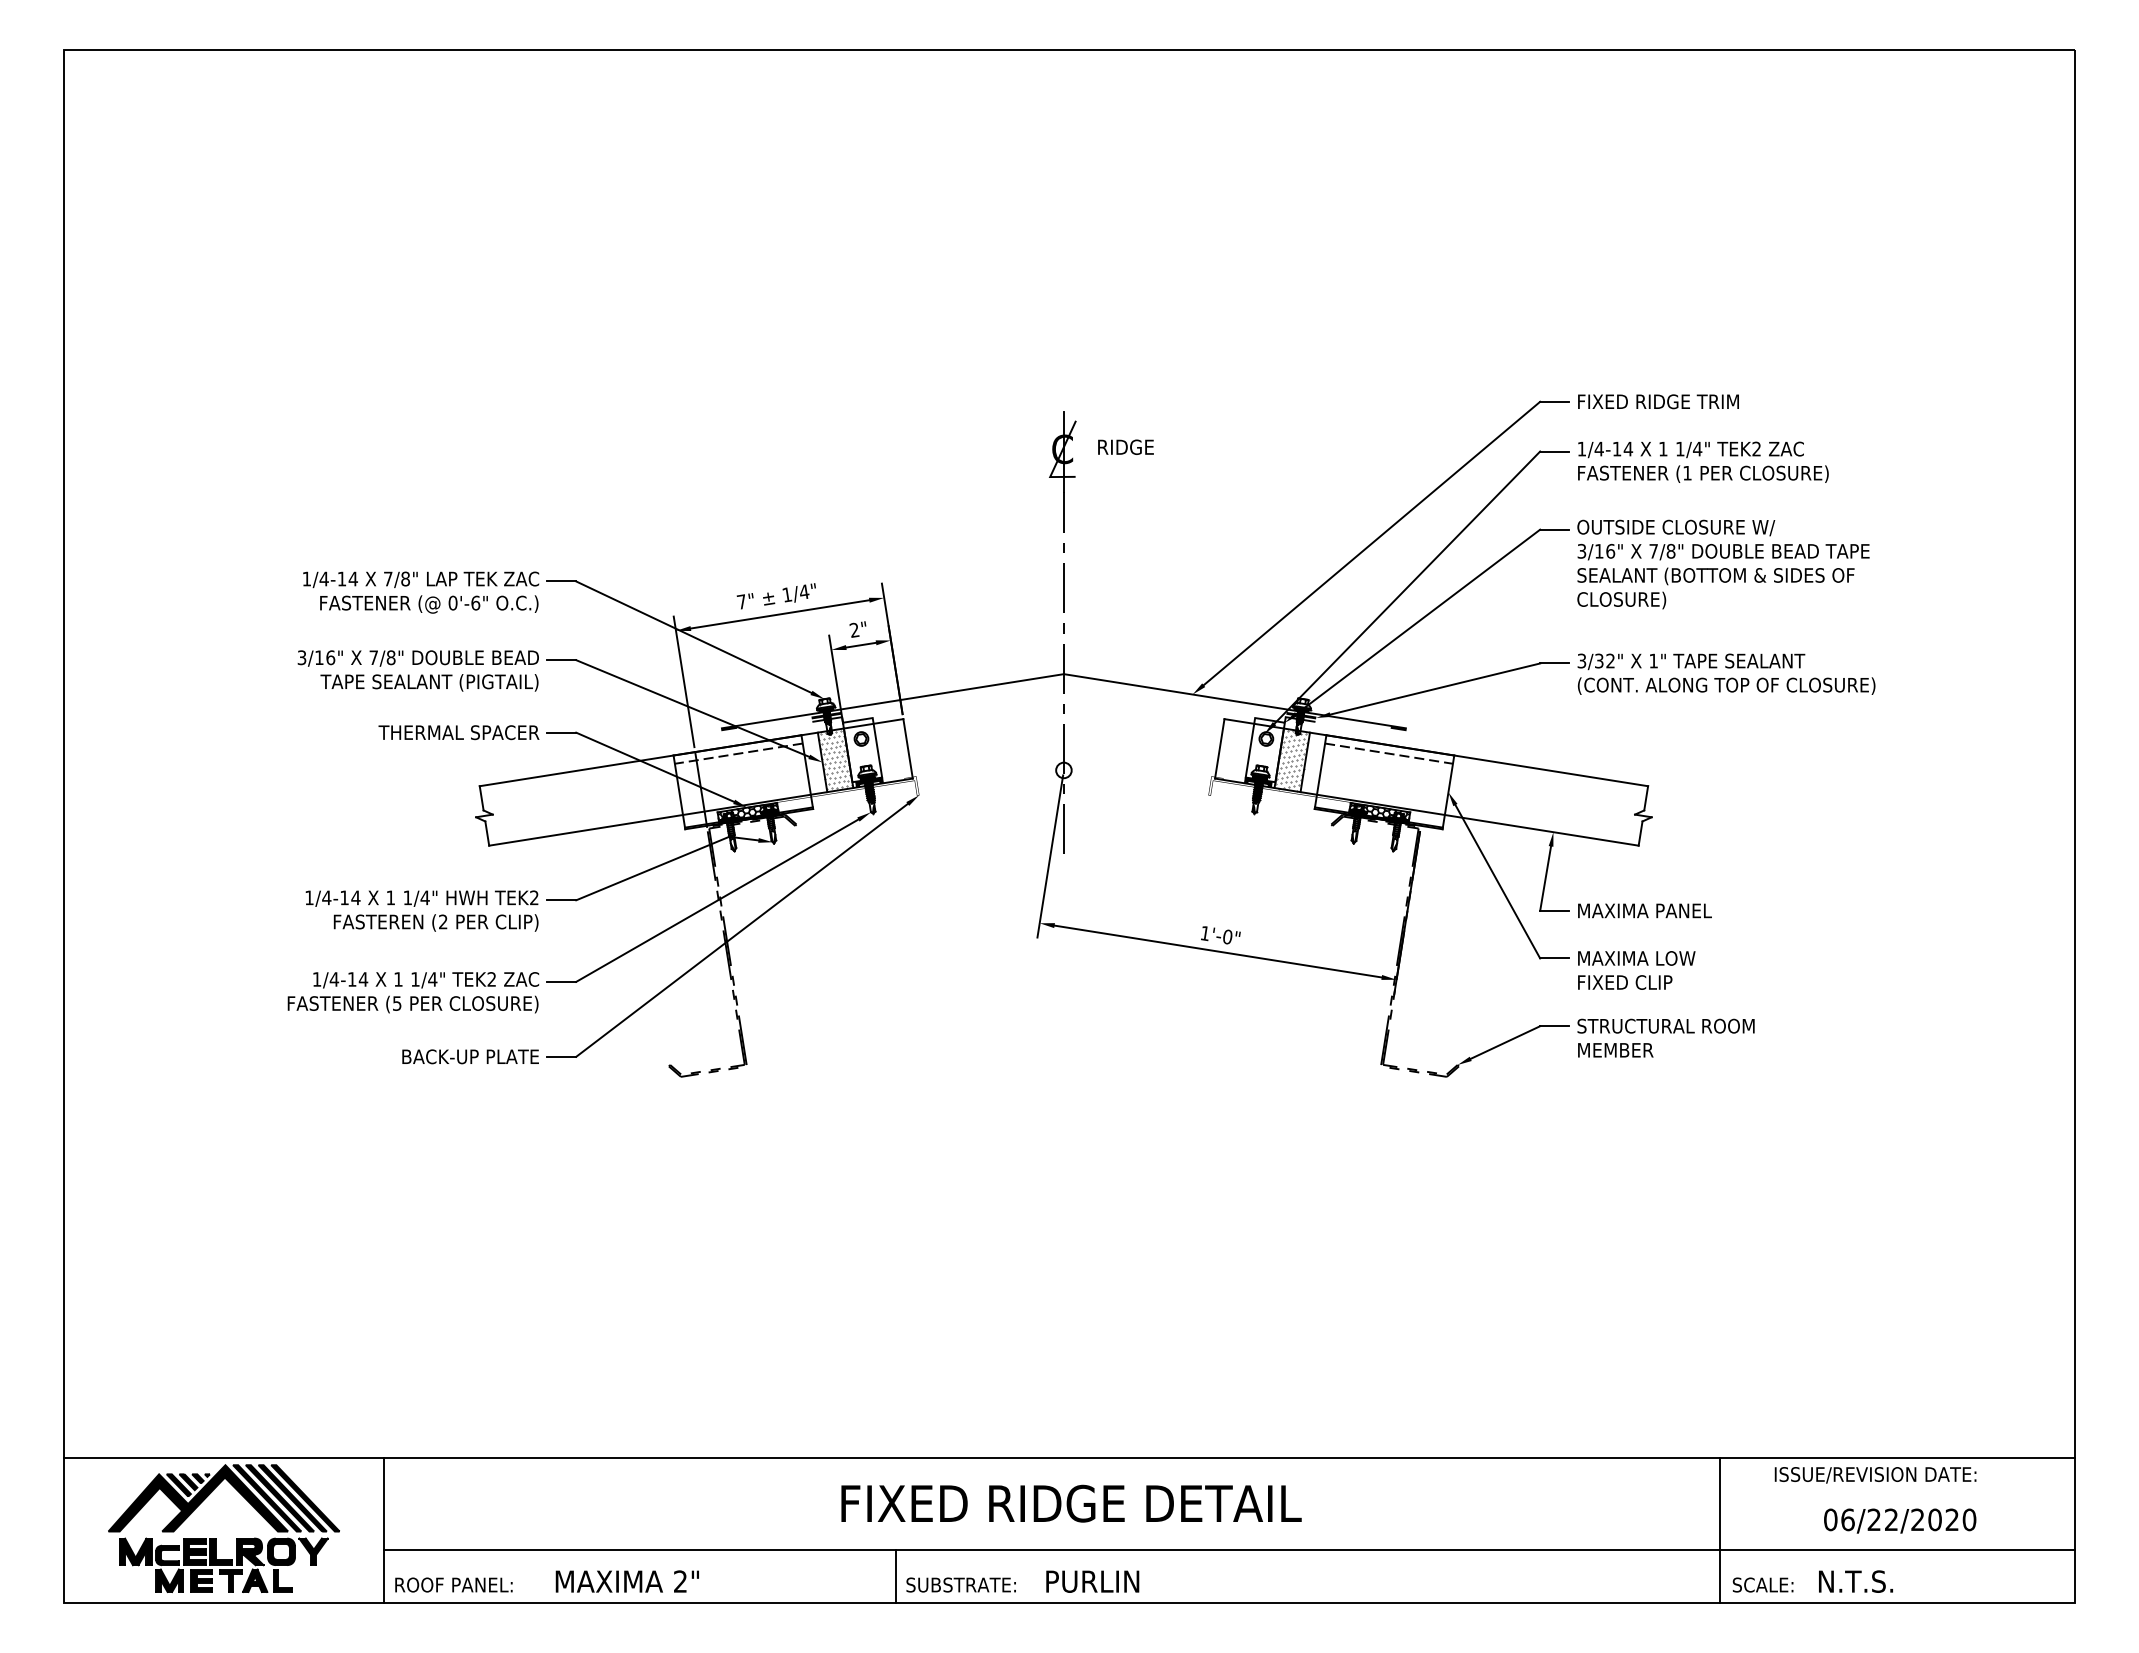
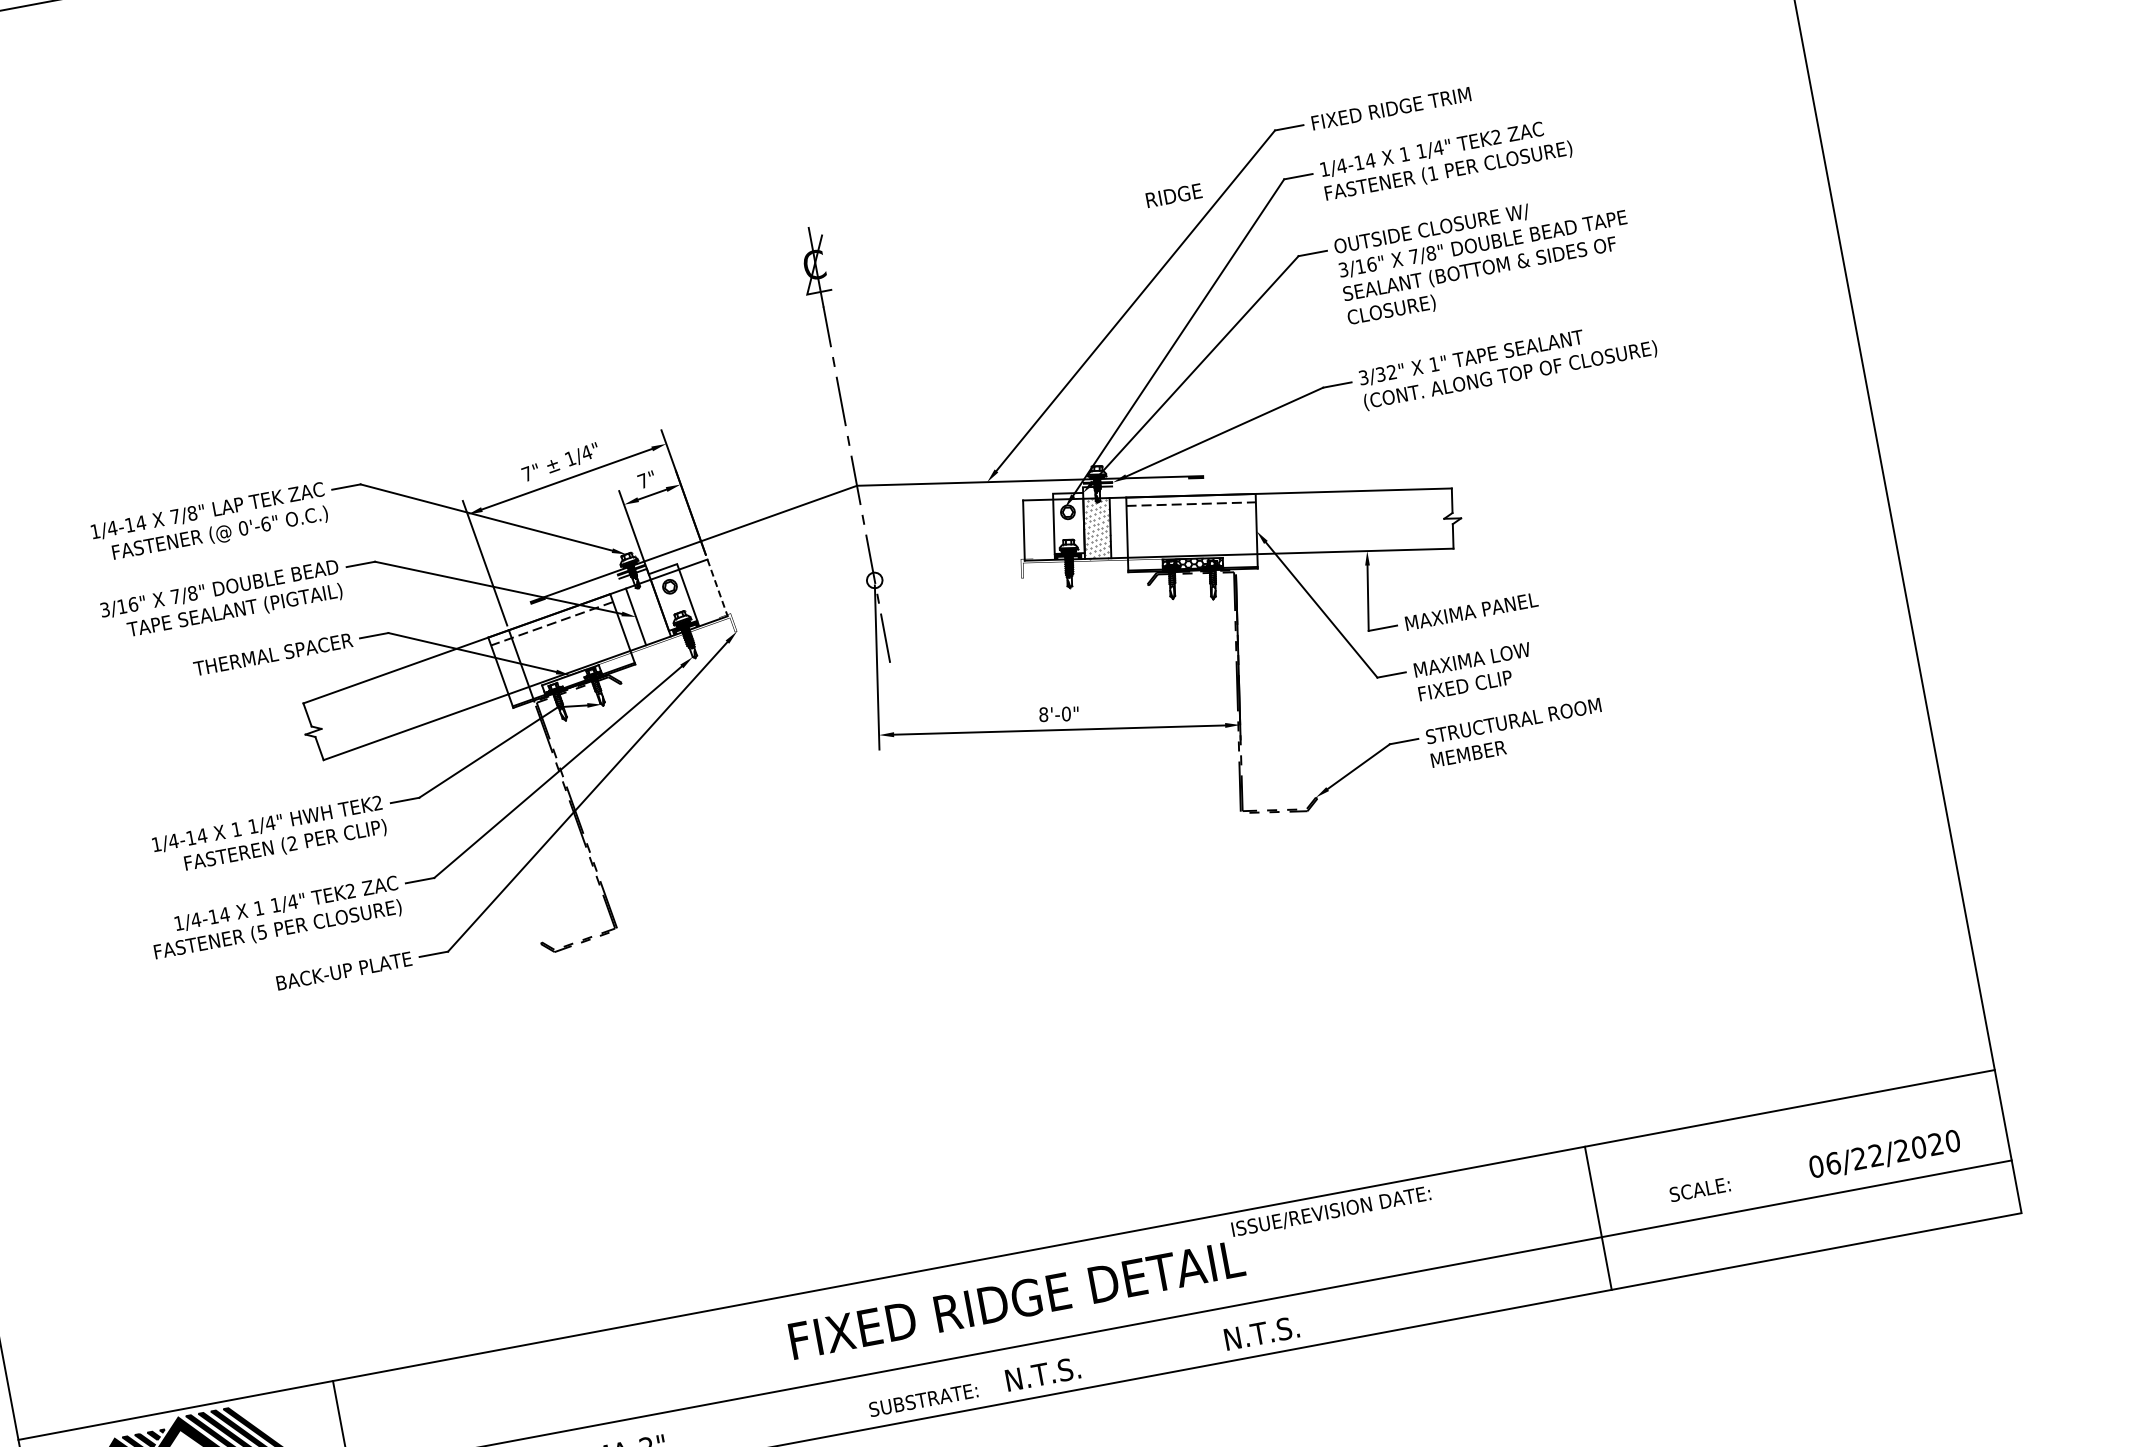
text: (1125, 446) -> (1173, 194), moved
text: (854, 629) -> (642, 480), 2" -> 7"
line: (908, 749) -> (718, 588), solid -> dashed
hatch: (835, 760) -> (648, 612), removed
hatch: (747, 812) -> (571, 679), removed
text: (1204, 933) -> (1042, 714), 1'-0" -> 8'-0"
text: (1875, 1475) -> (1331, 1212), moved
text: (1900, 1520) -> (1885, 1154), moved
line: (1719, 1530) -> (1597, 1218), moved
line: (895, 1576) -> (857, 1403), removed
text: (1093, 1581) -> (1052, 1372), PURLIN -> N.T.S.
text: (1855, 1581) -> (1261, 1333), moved
text: (1762, 1584) -> (1699, 1189), moved

